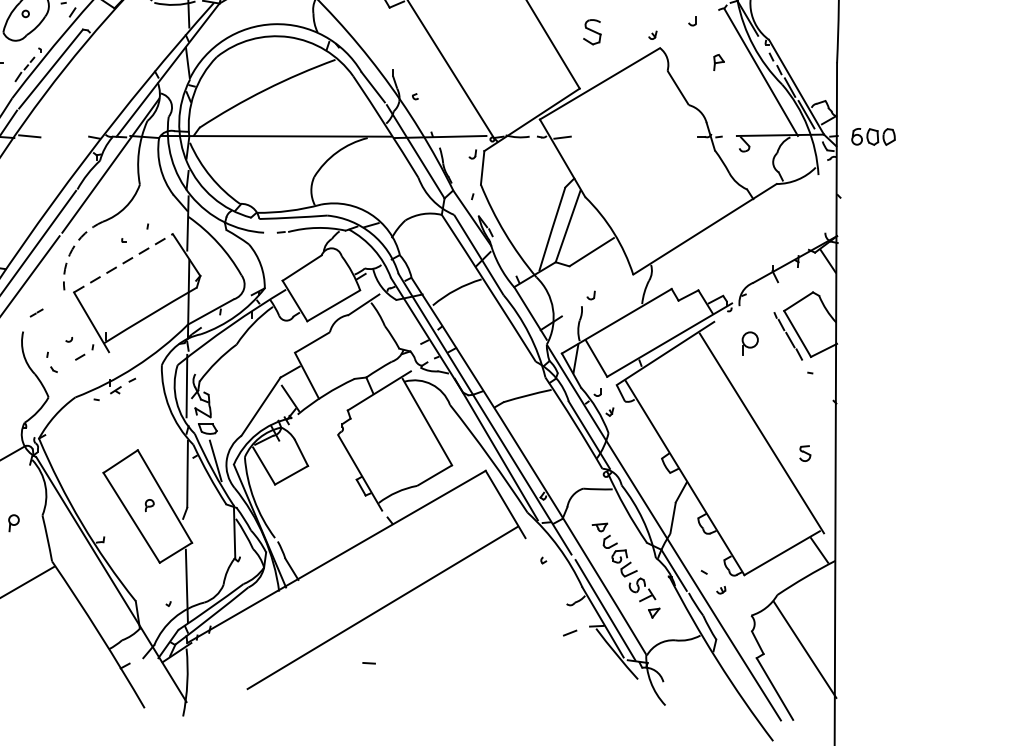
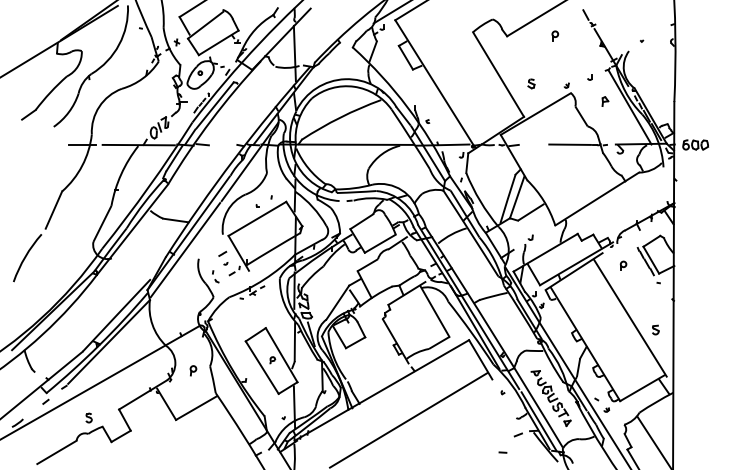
part: (592, 31) -> (531, 83), size x0.62
line: (657, 135) -> (569, 144), added
arc: (72, 248) -> (227, 210), dashed -> solid
line: (123, 262) -> (257, 218), dashed -> solid
part: (36, 312) -> (222, 253), moved
part: (750, 343) -> (623, 265), size x0.62
line: (368, 663) -> (502, 452), moved

